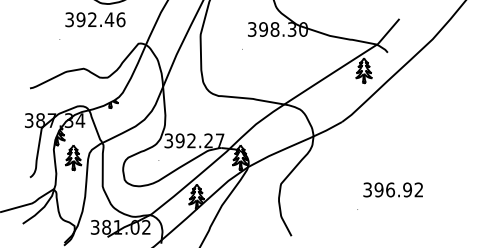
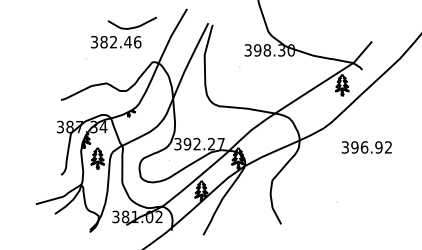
text: (80, 20) -> (103, 42), 392.46 -> 382.46
text: (392, 189) -> (366, 147), moved

